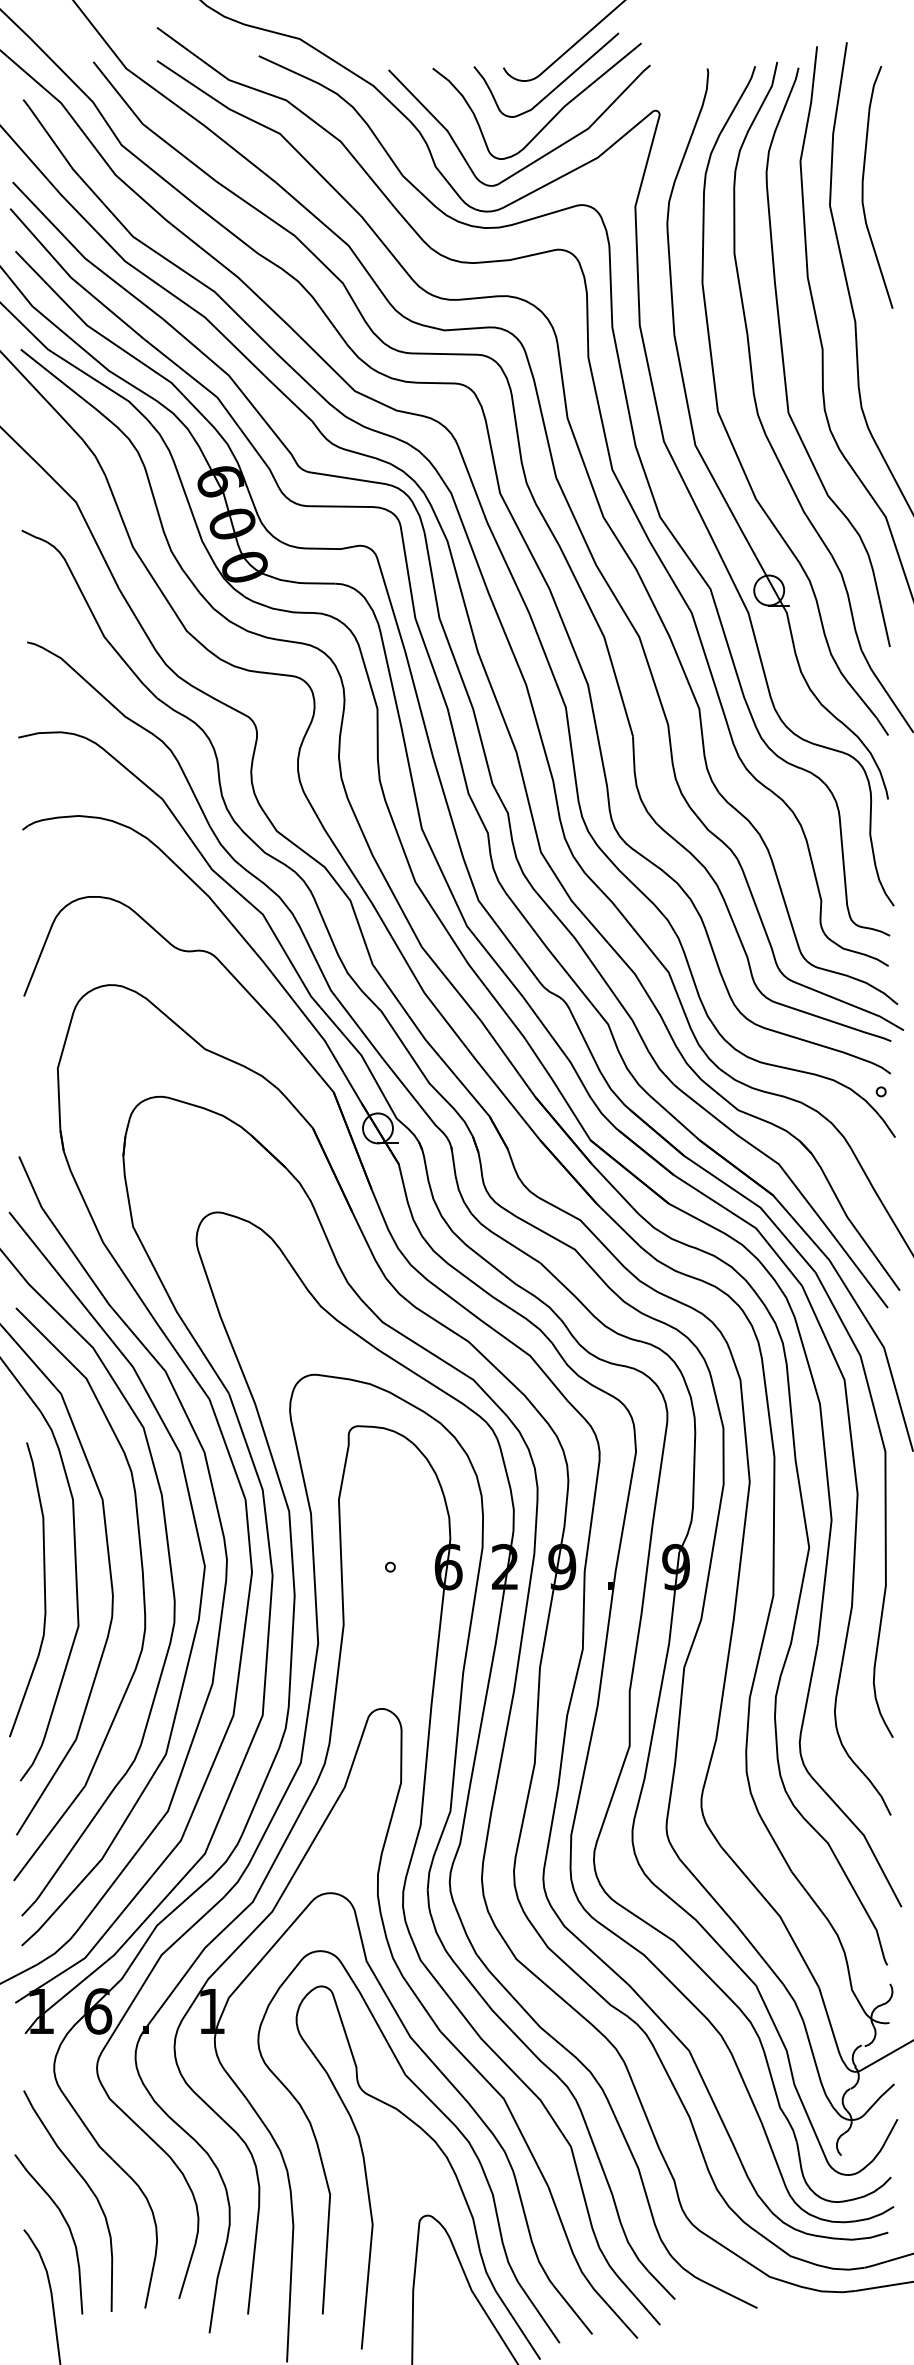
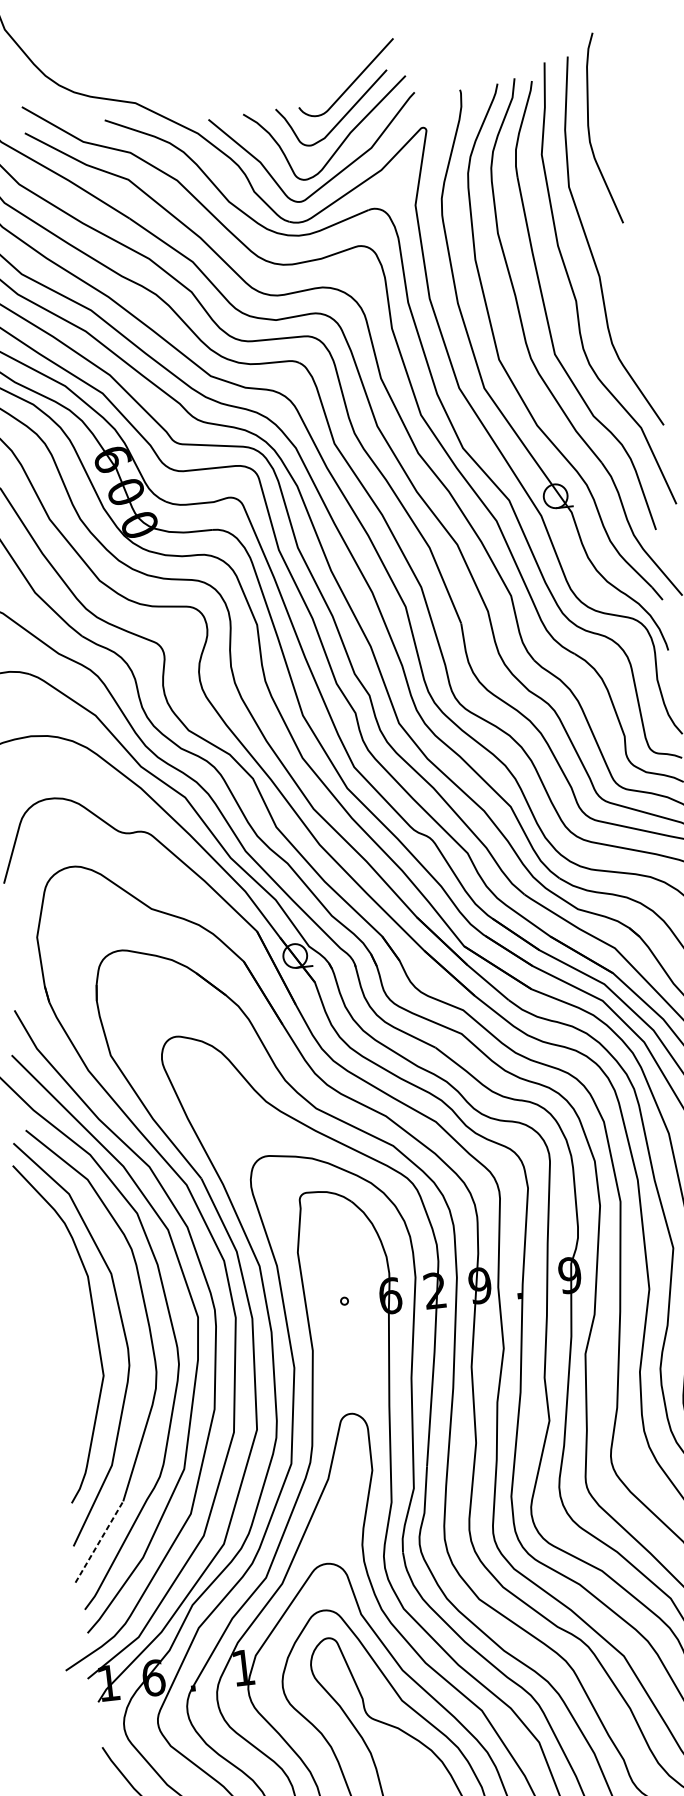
curve: (863, 187) -> (589, 130), moved
curve: (44, 1589) -> (73, 1349), removed
line: (49, 1833) -> (99, 1542), solid -> dashed

